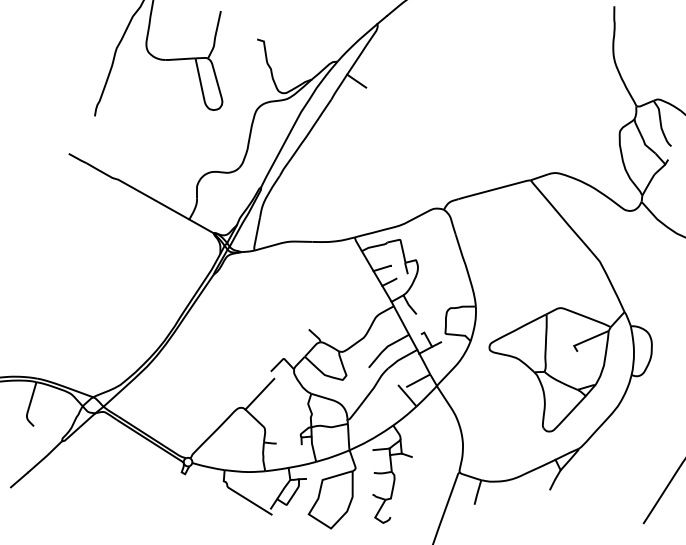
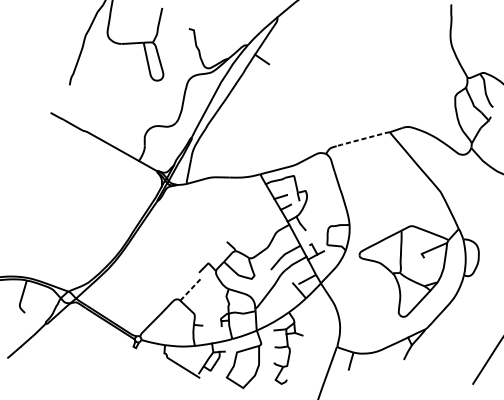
line: (494, 189) -> (363, 139), solid -> dashed
line: (260, 393) -> (191, 288), solid -> dashed

